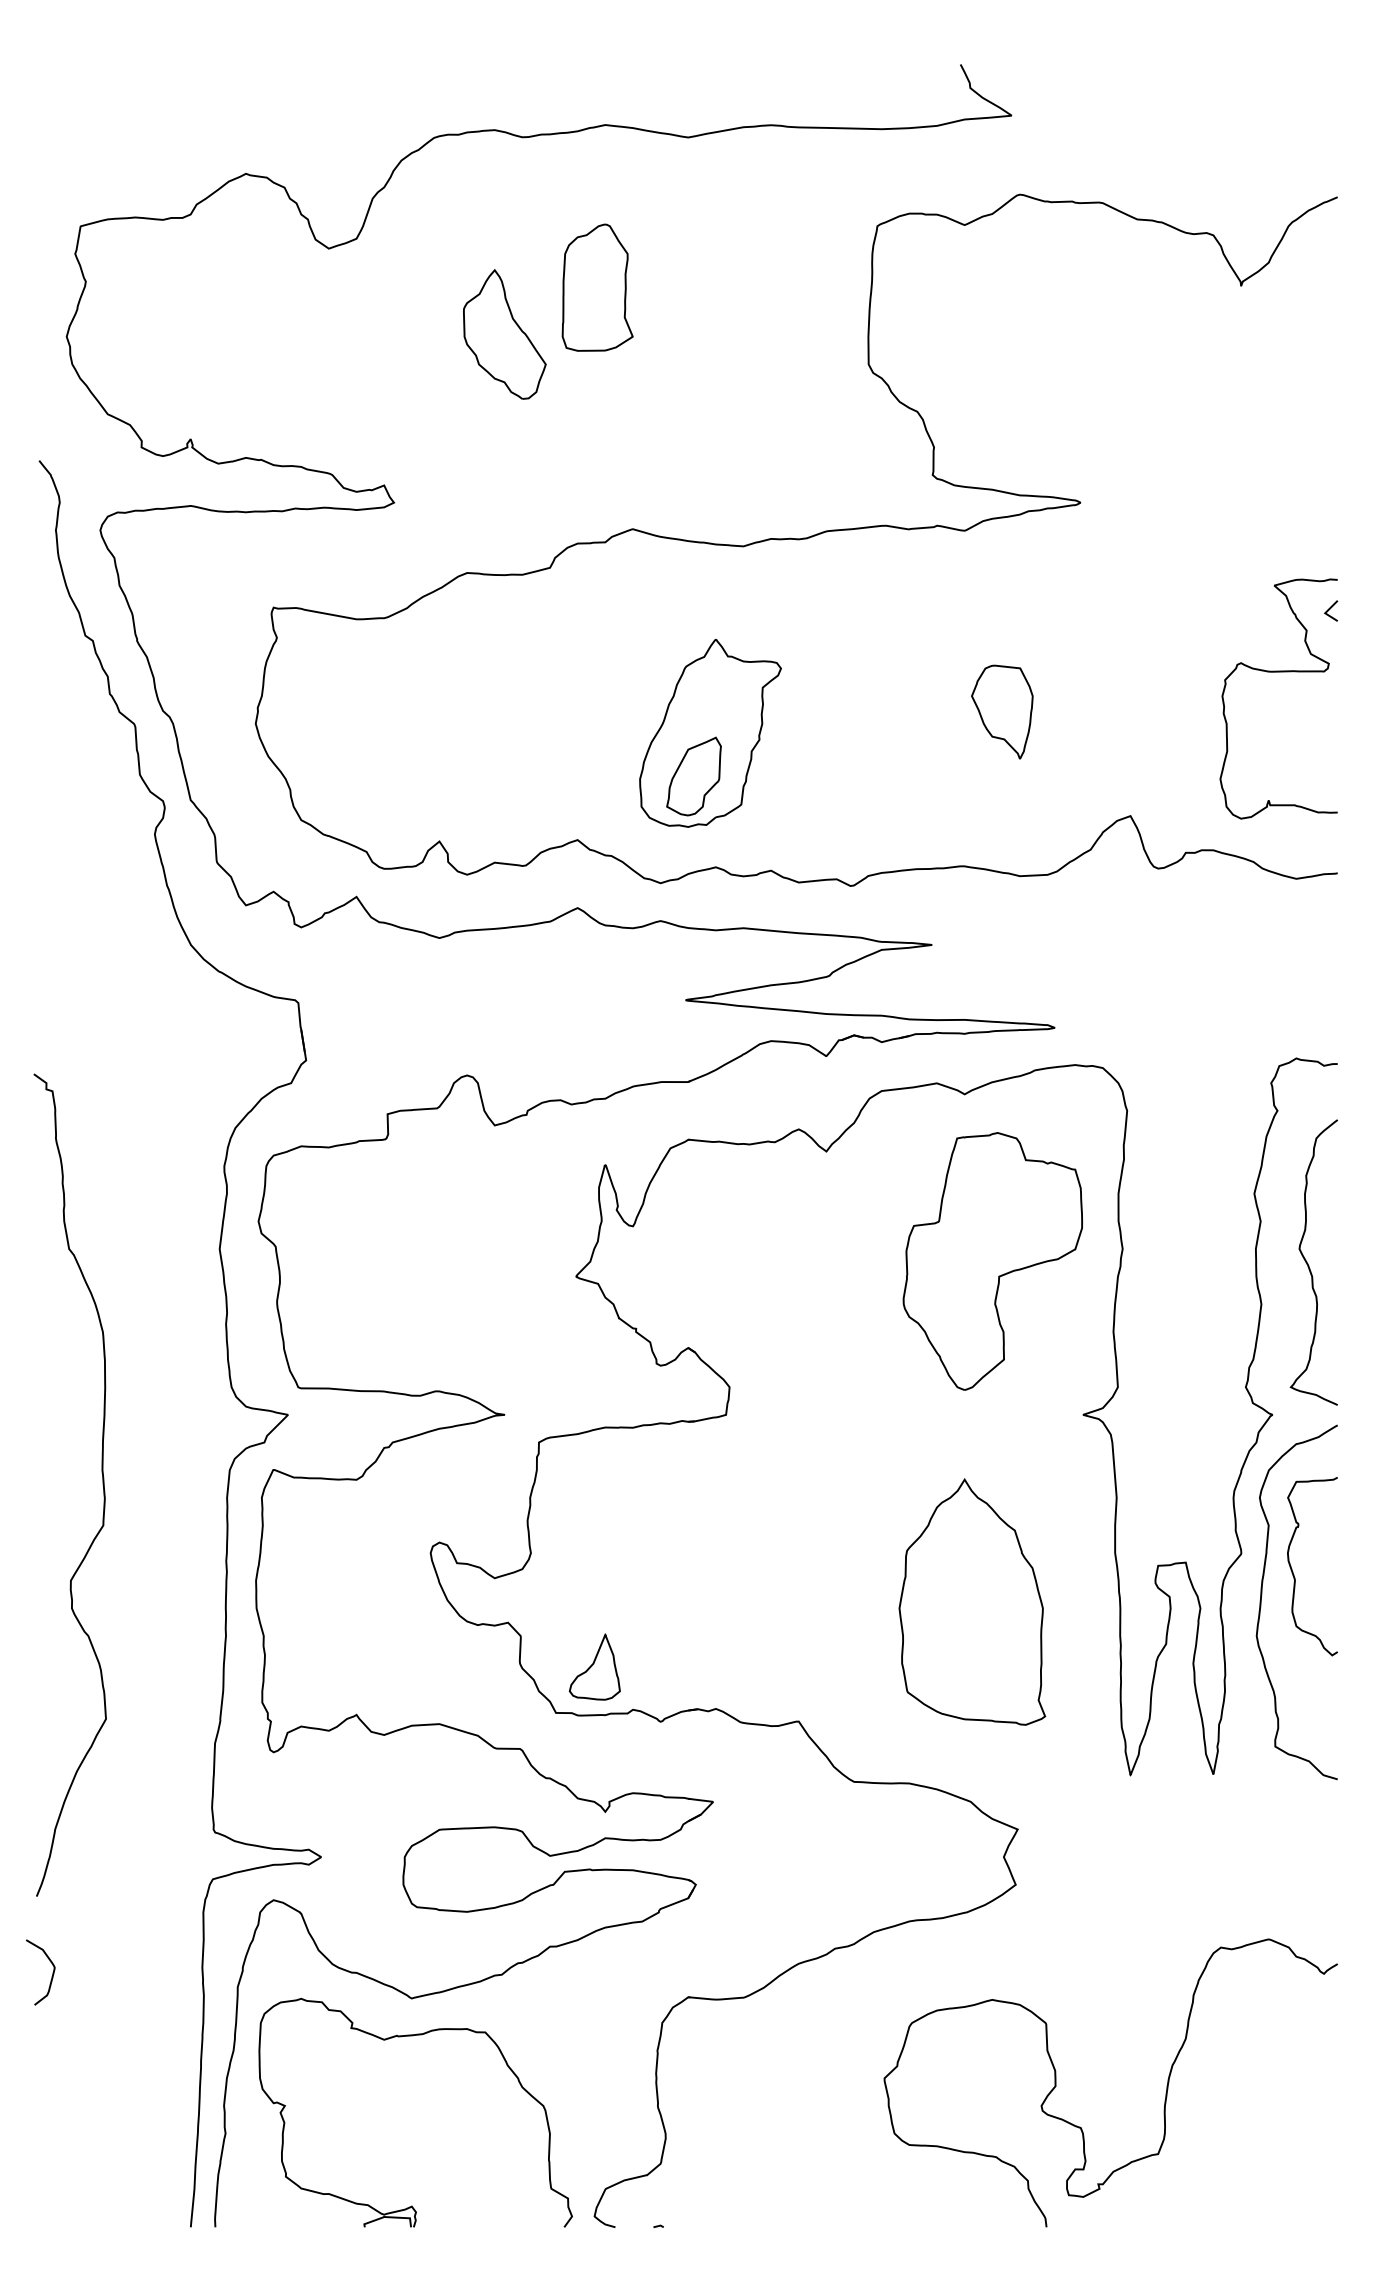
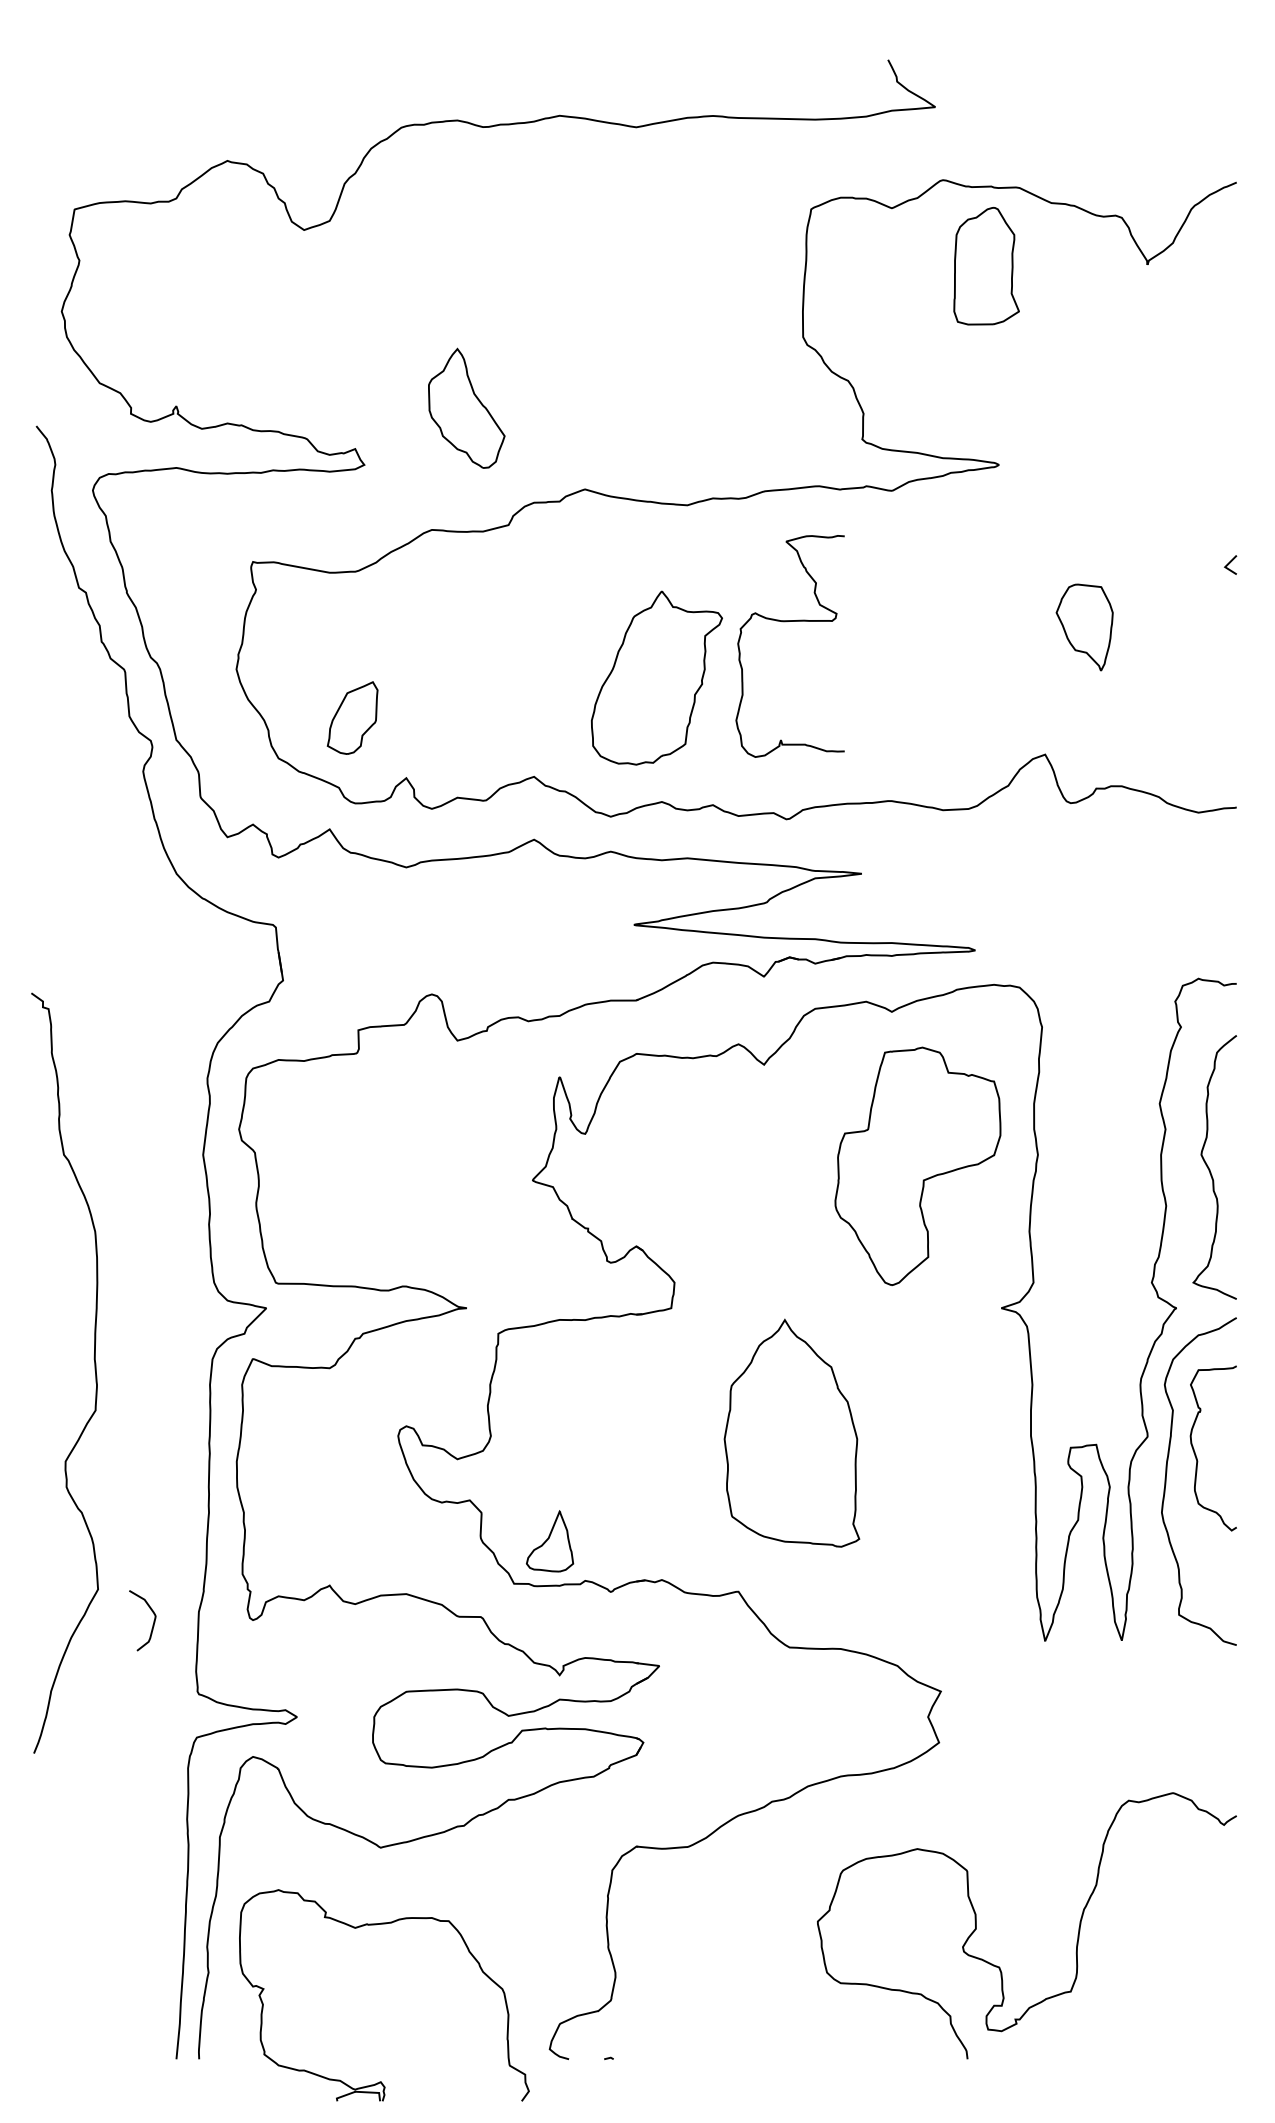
part: (597, 288) -> (986, 266), moved
part: (504, 333) -> (466, 407), moved
curve: (1274, 673) -> (786, 622), moved
part: (1002, 712) -> (1084, 627), moved
part: (693, 775) -> (352, 717), moved
part: (971, 1601) -> (791, 1432), moved
curve: (51, 1976) -> (152, 1624), moved
part: (407, 2037) -> (376, 1925), moved

